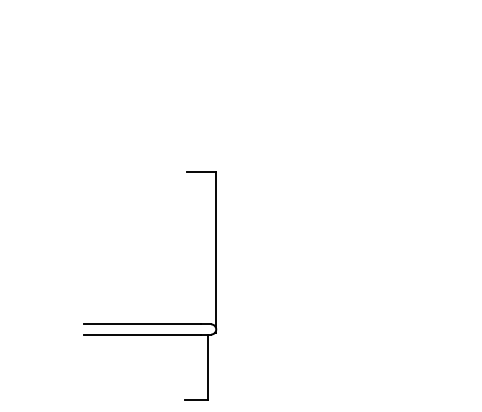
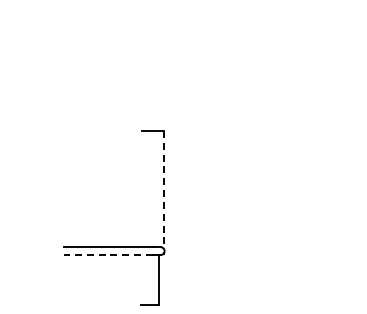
line: (216, 249) -> (164, 190), solid -> dashed
line: (142, 335) -> (108, 255), solid -> dashed

